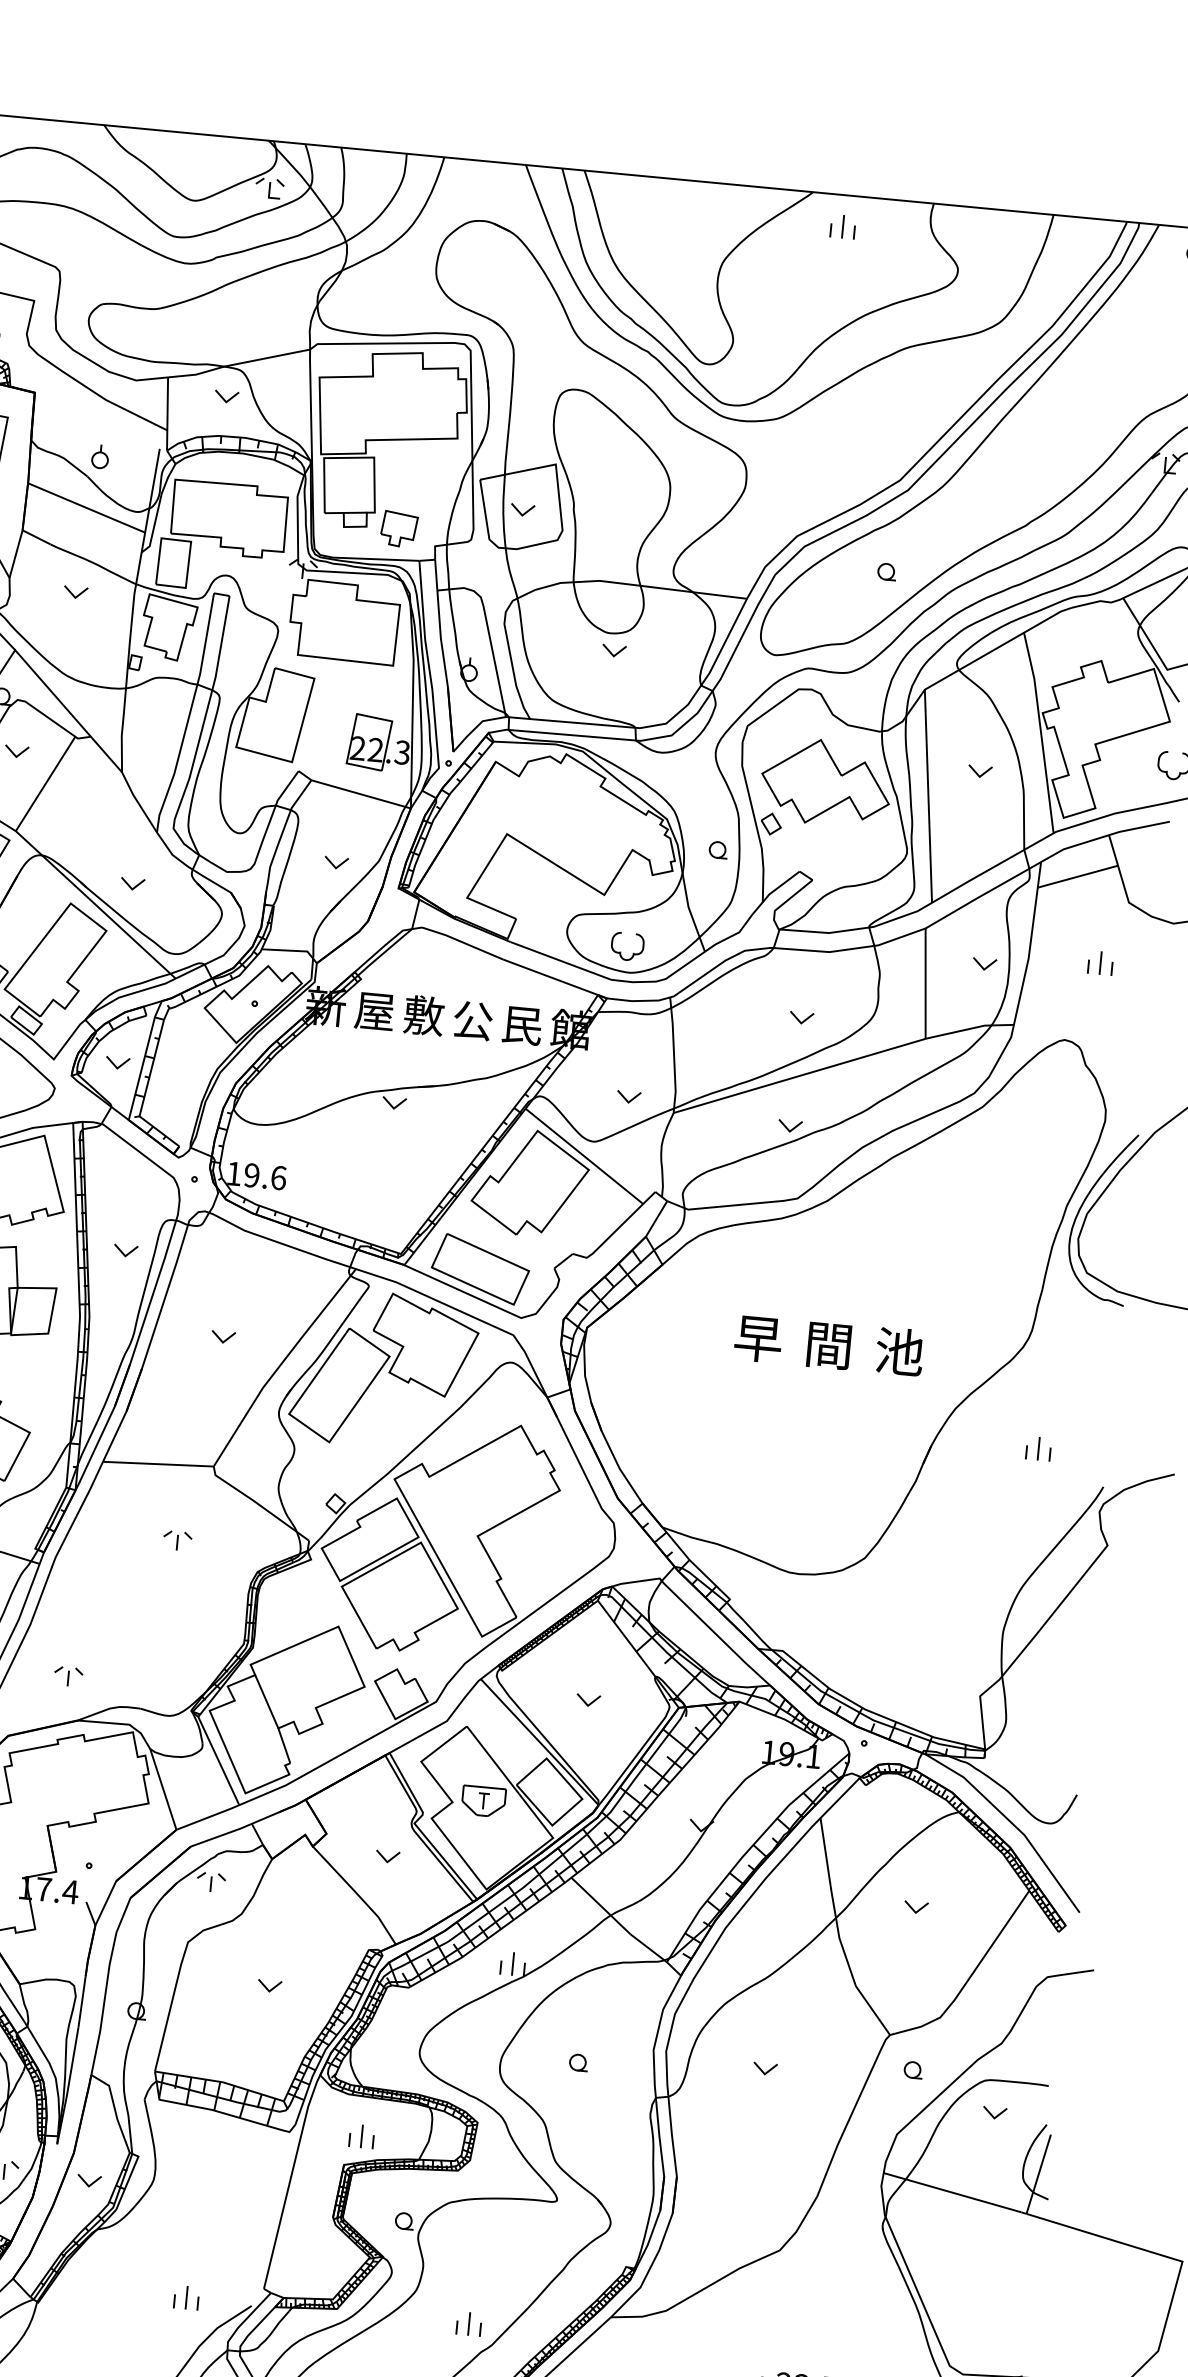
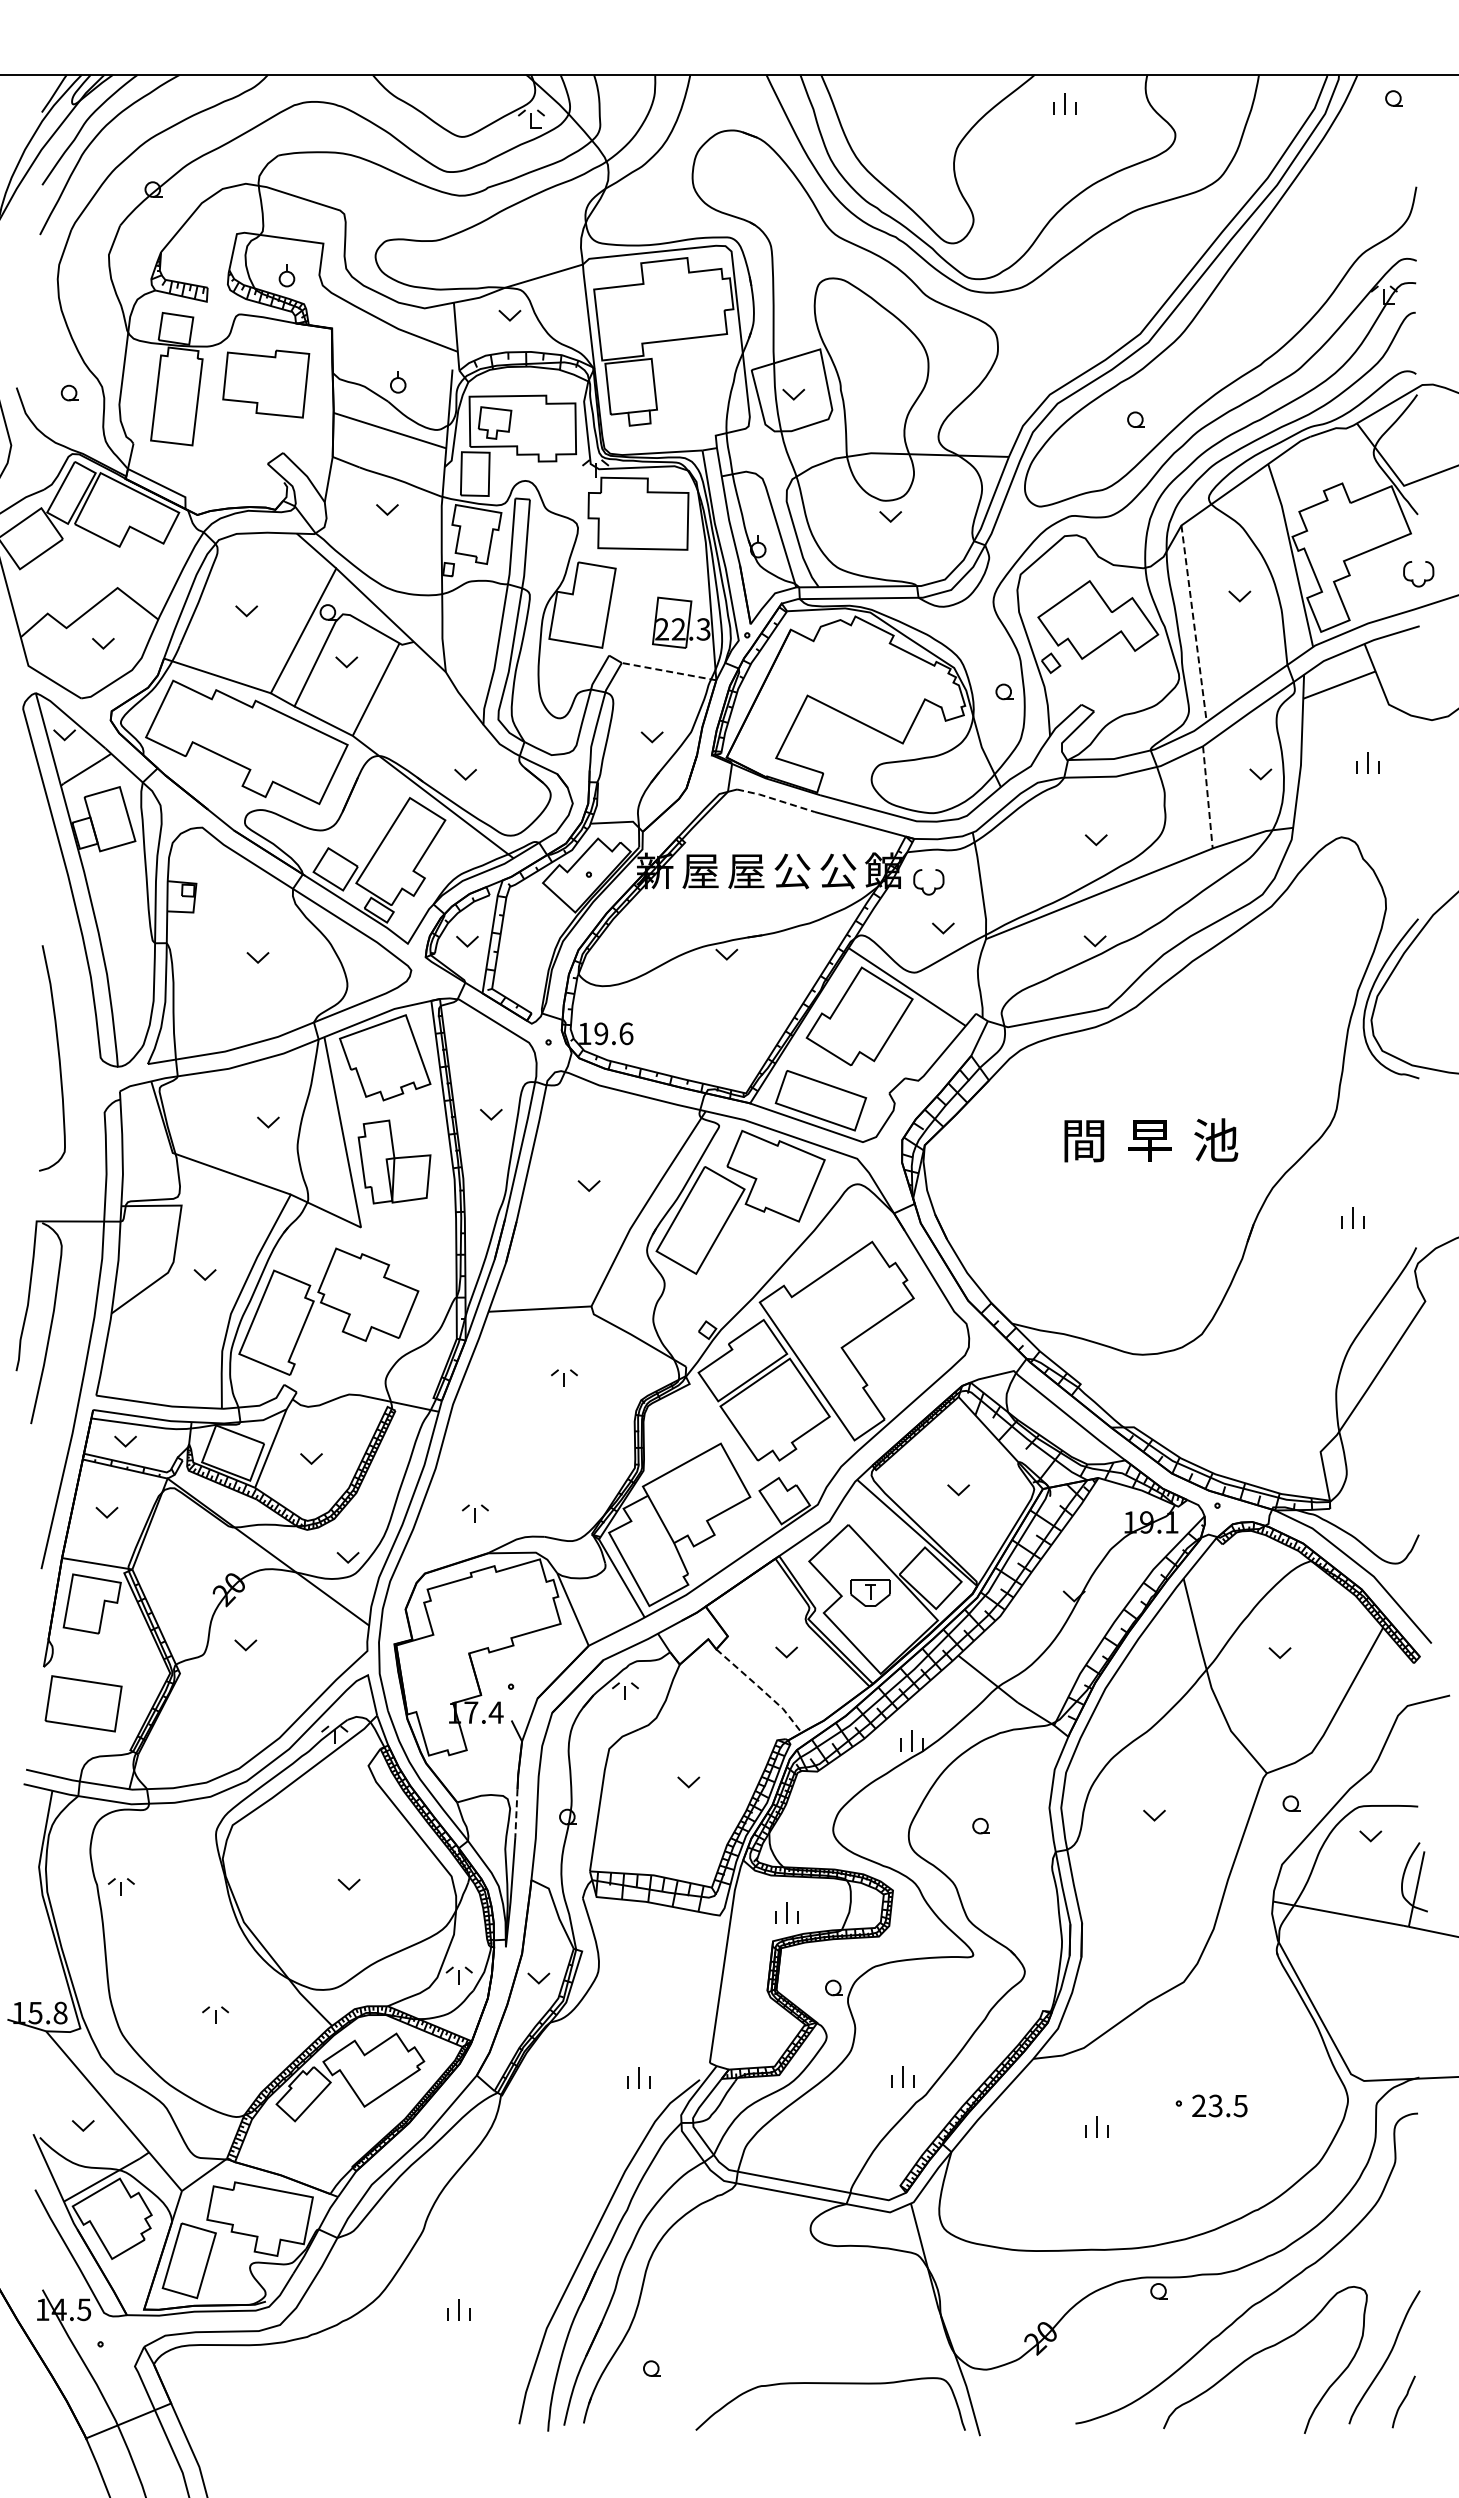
part: (398, 528) -> (494, 422), moved
line: (361, 794) -> (669, 671), solid -> dashed
line: (928, 797) -> (1194, 624), solid -> dashed
line: (462, 942) -> (775, 799), solid -> dashed
part: (621, 951) -> (923, 887), moved
line: (925, 983) -> (1207, 797), solid -> dashed
text: (423, 1015) -> (746, 870), 敷 -> 屋
text: (522, 1025) -> (838, 871), 民 -> 公
text: (757, 1339) -> (1083, 1141), 早 -> 間
text: (828, 1346) -> (1149, 1141), 間 -> 早
line: (357, 1894) -> (761, 1689), solid -> dashed
line: (82, 2002) -> (516, 1813), solid -> dashed

